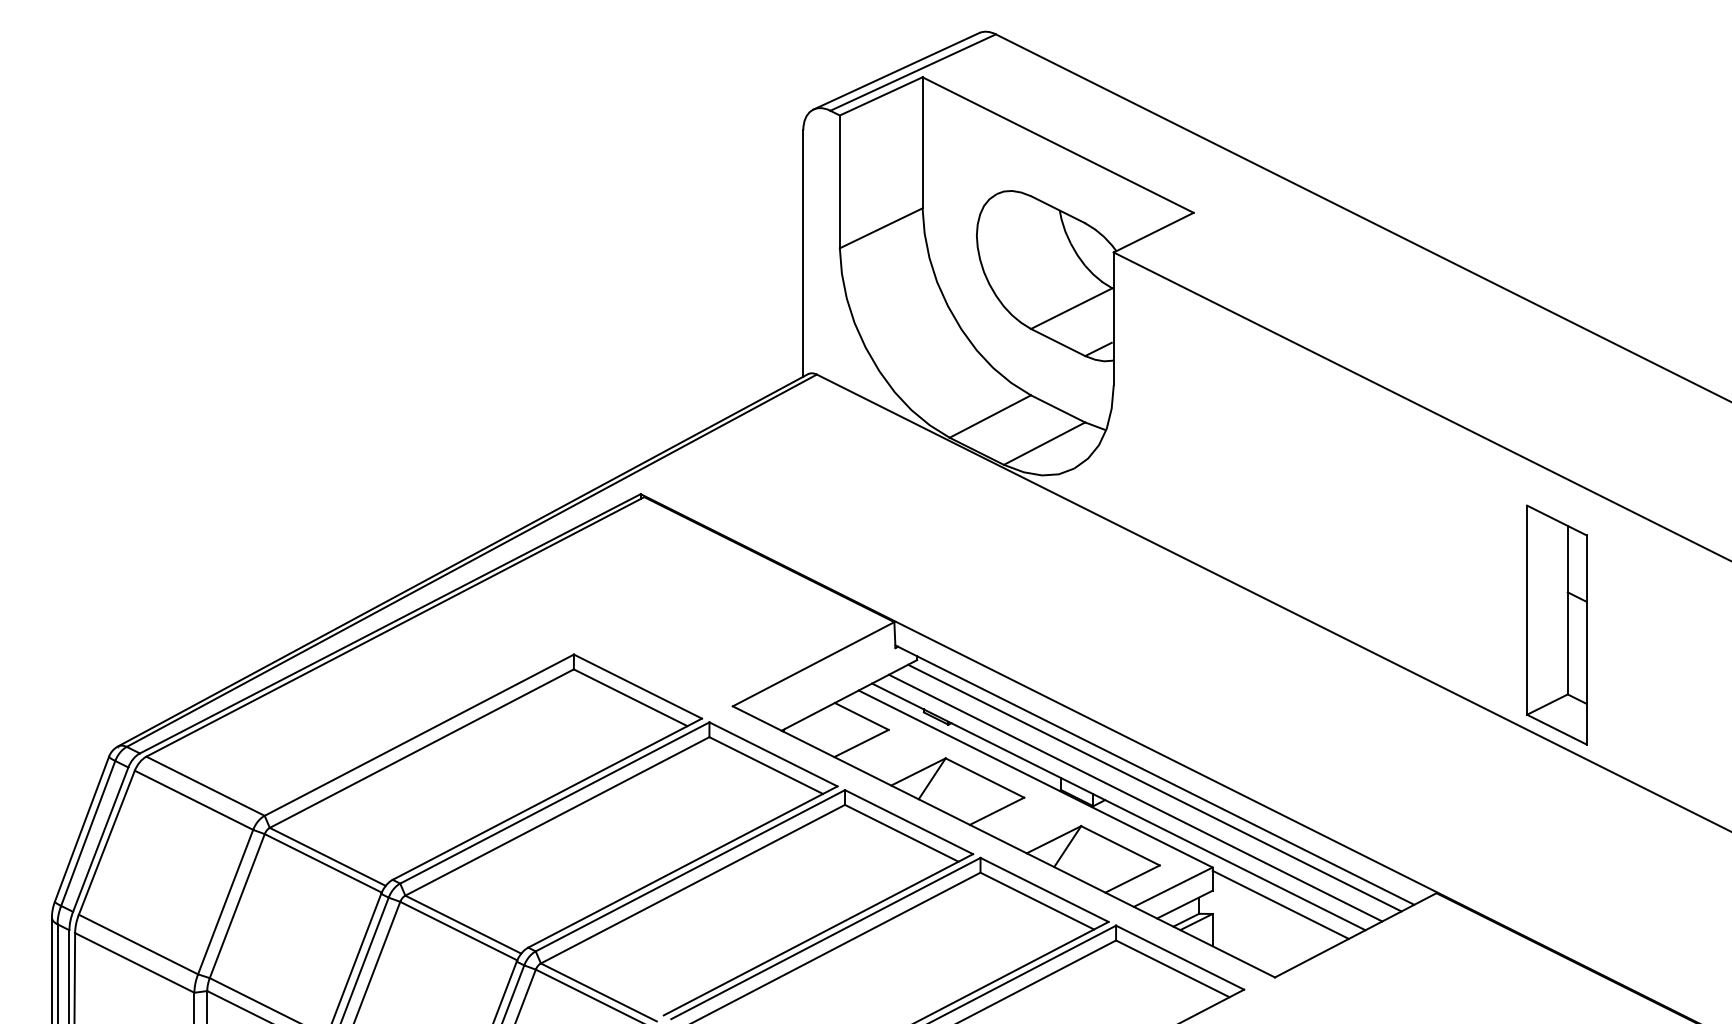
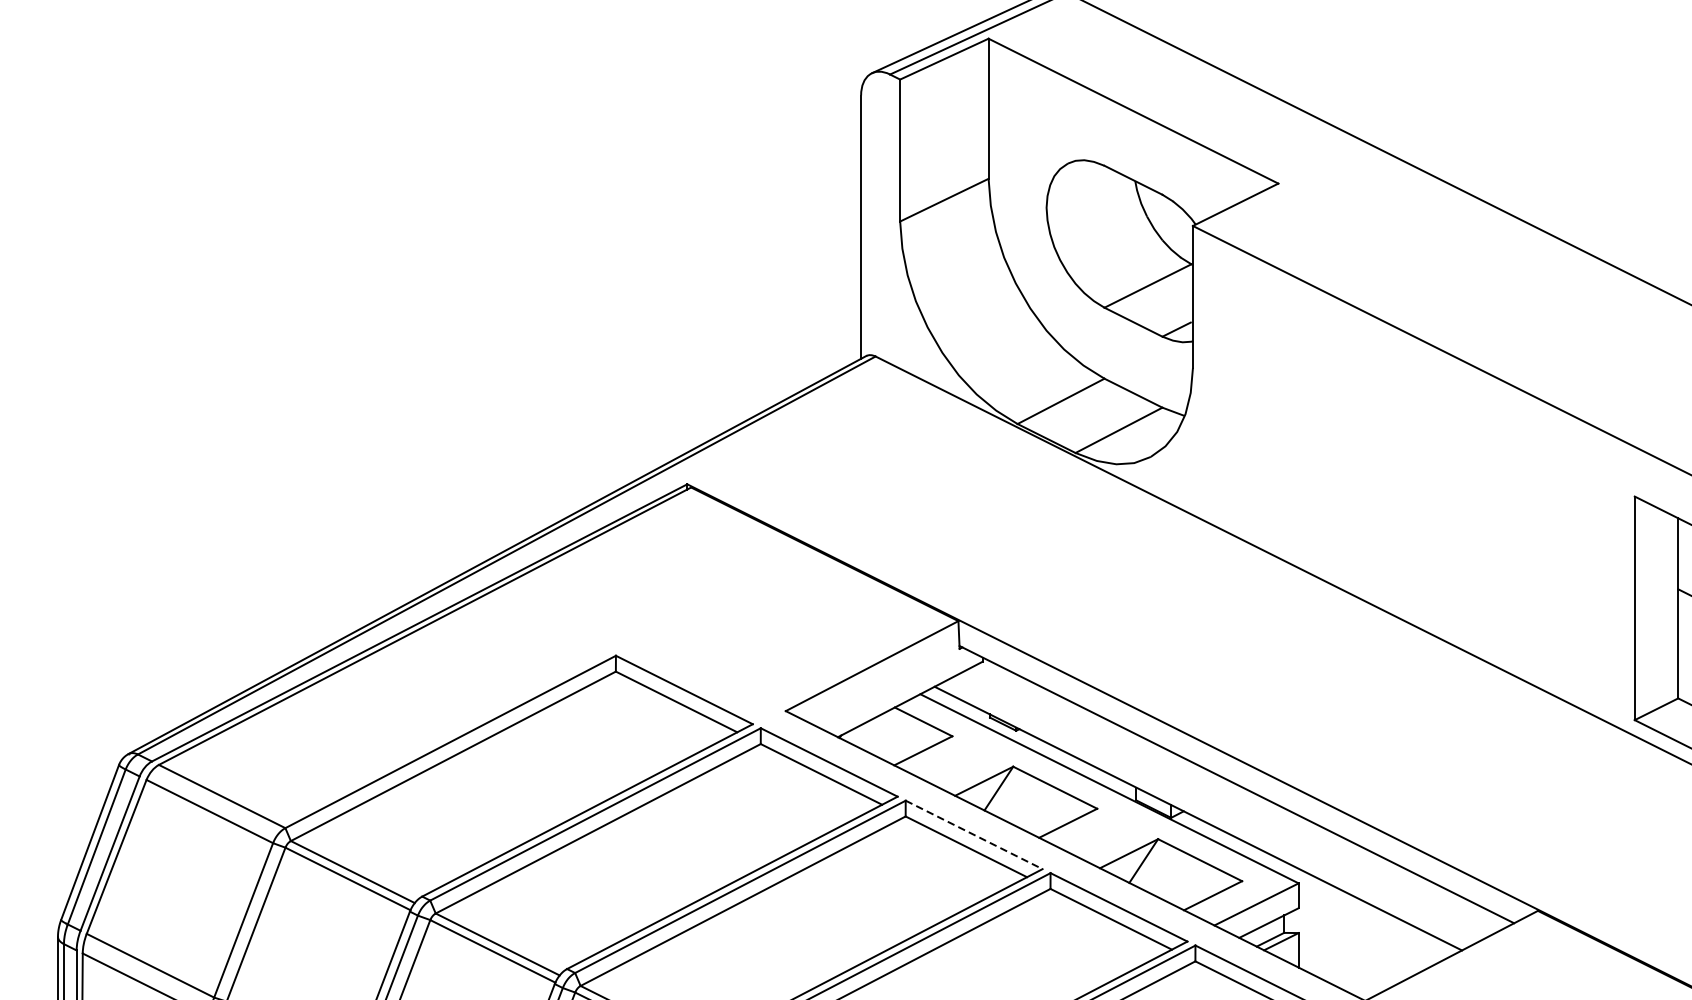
line: (1154, 787) -> (1236, 797), removed
line: (1135, 797) -> (1216, 808), removed
line: (909, 822) -> (974, 835), solid -> dashed
line: (1280, 904) -> (1371, 922), removed

